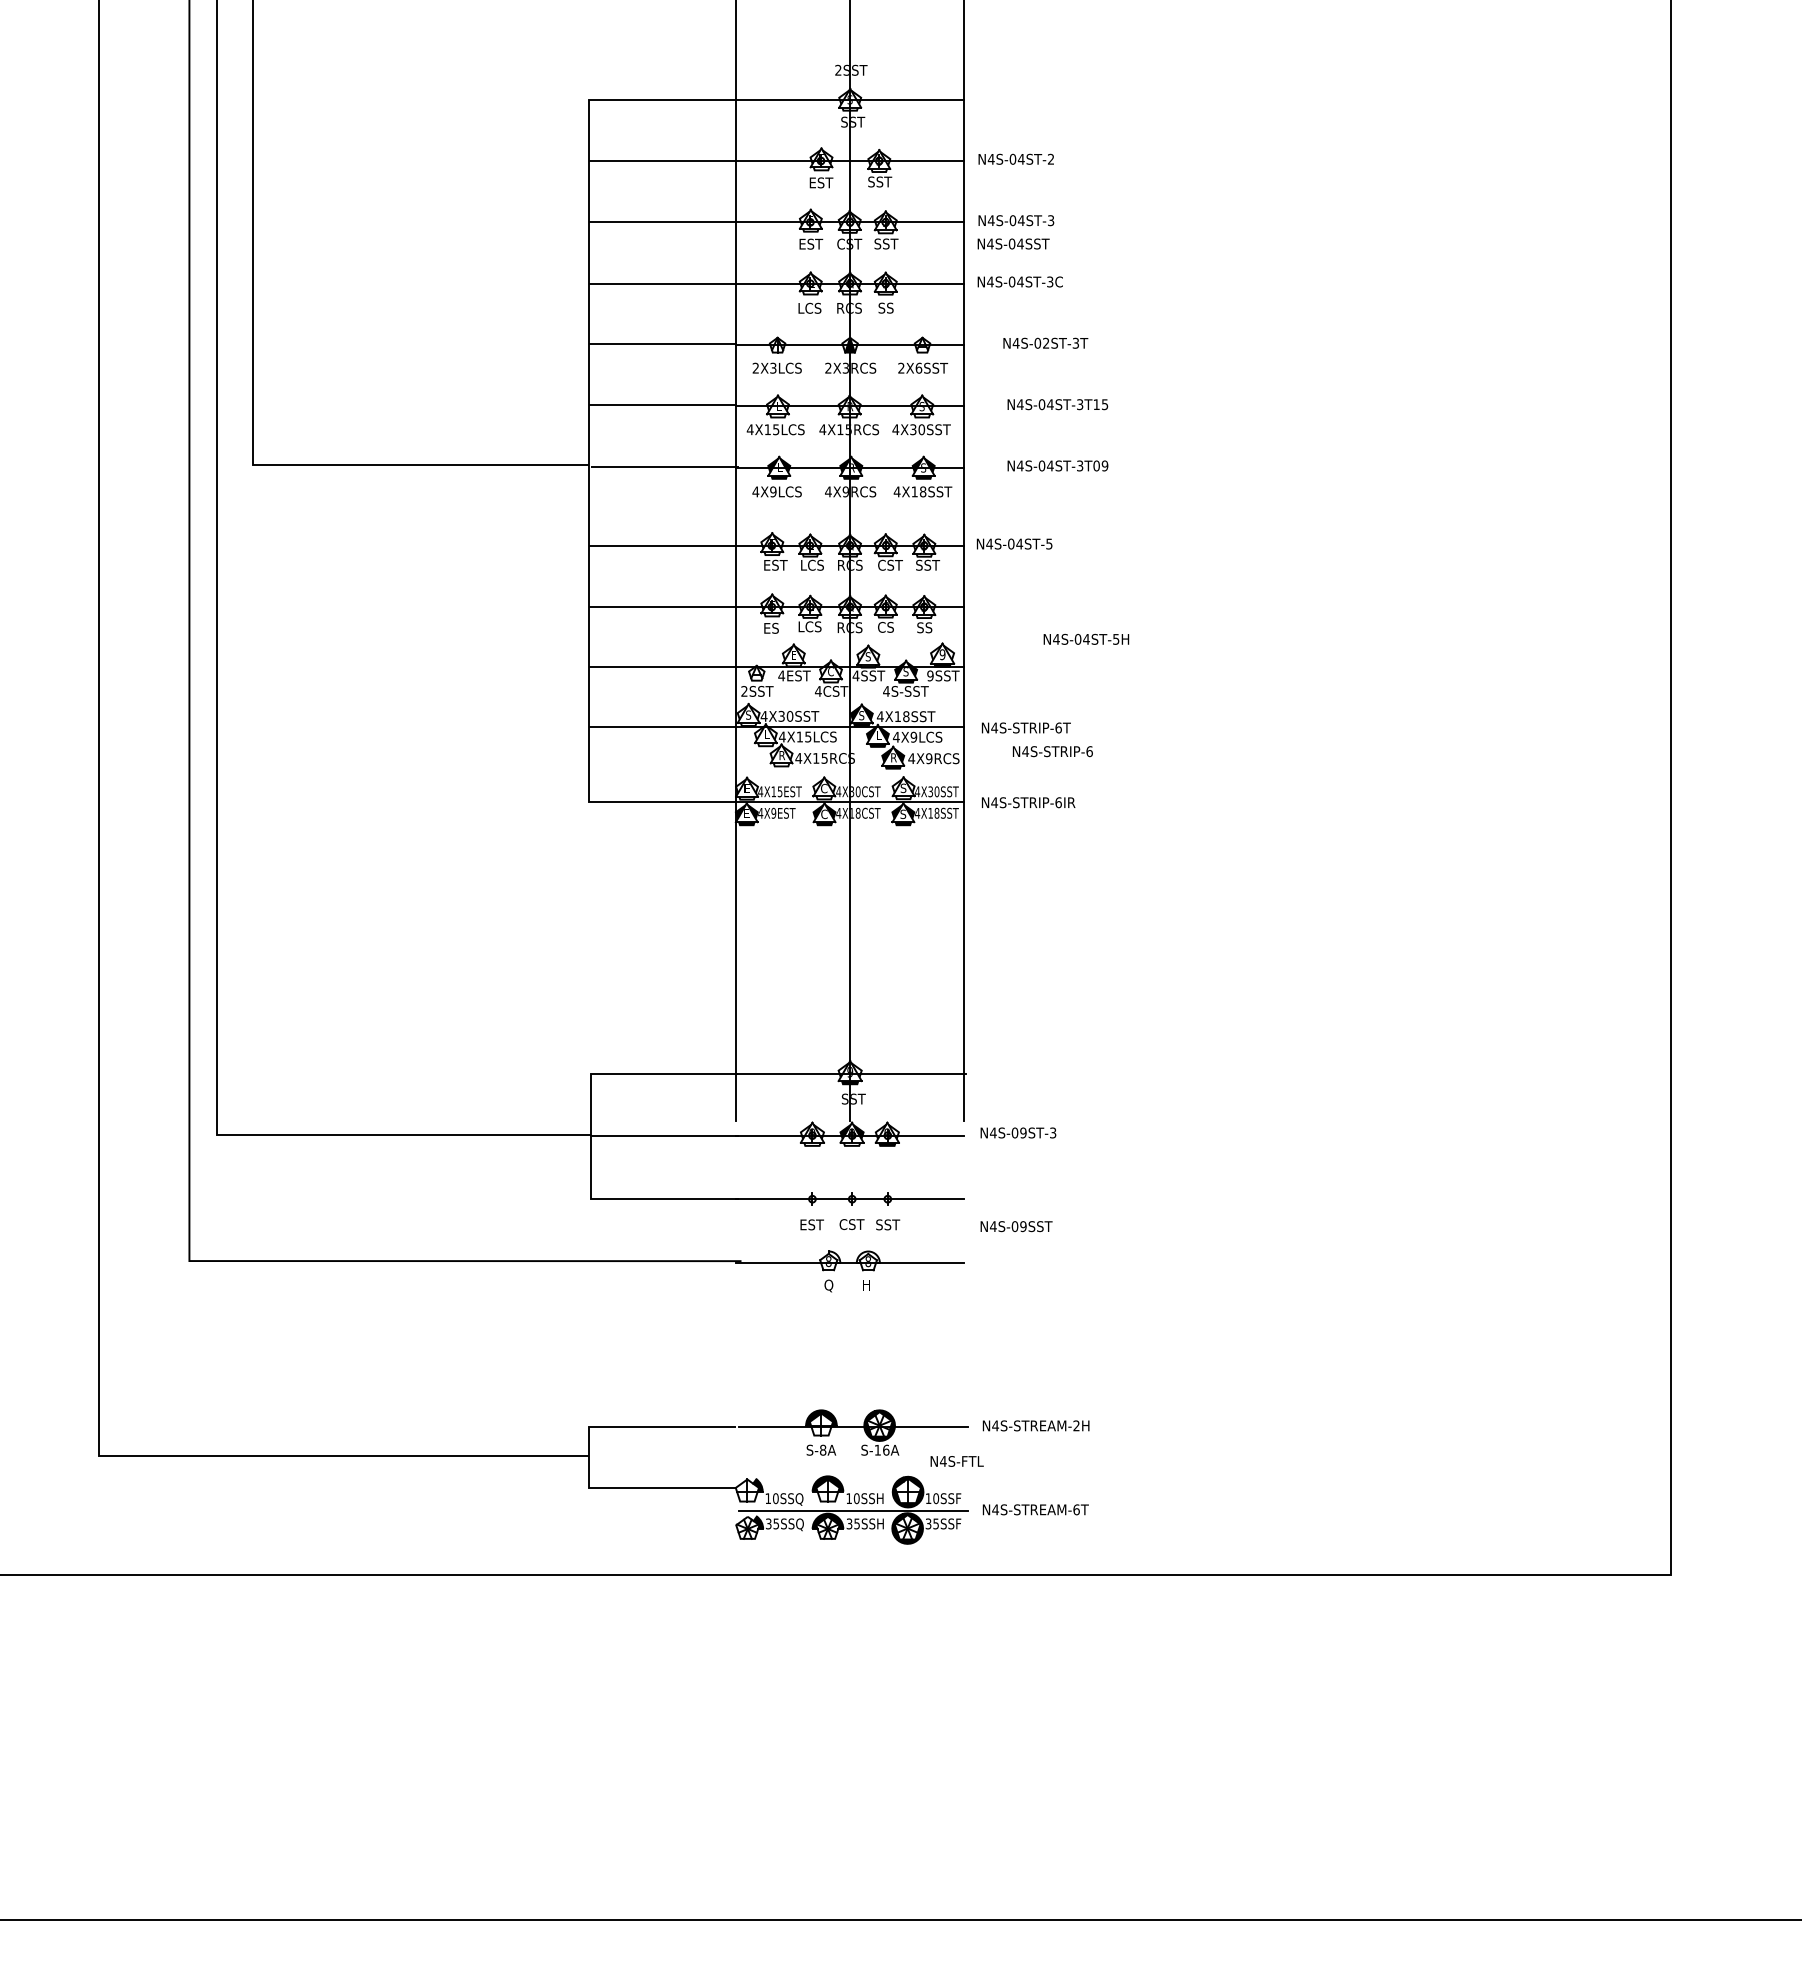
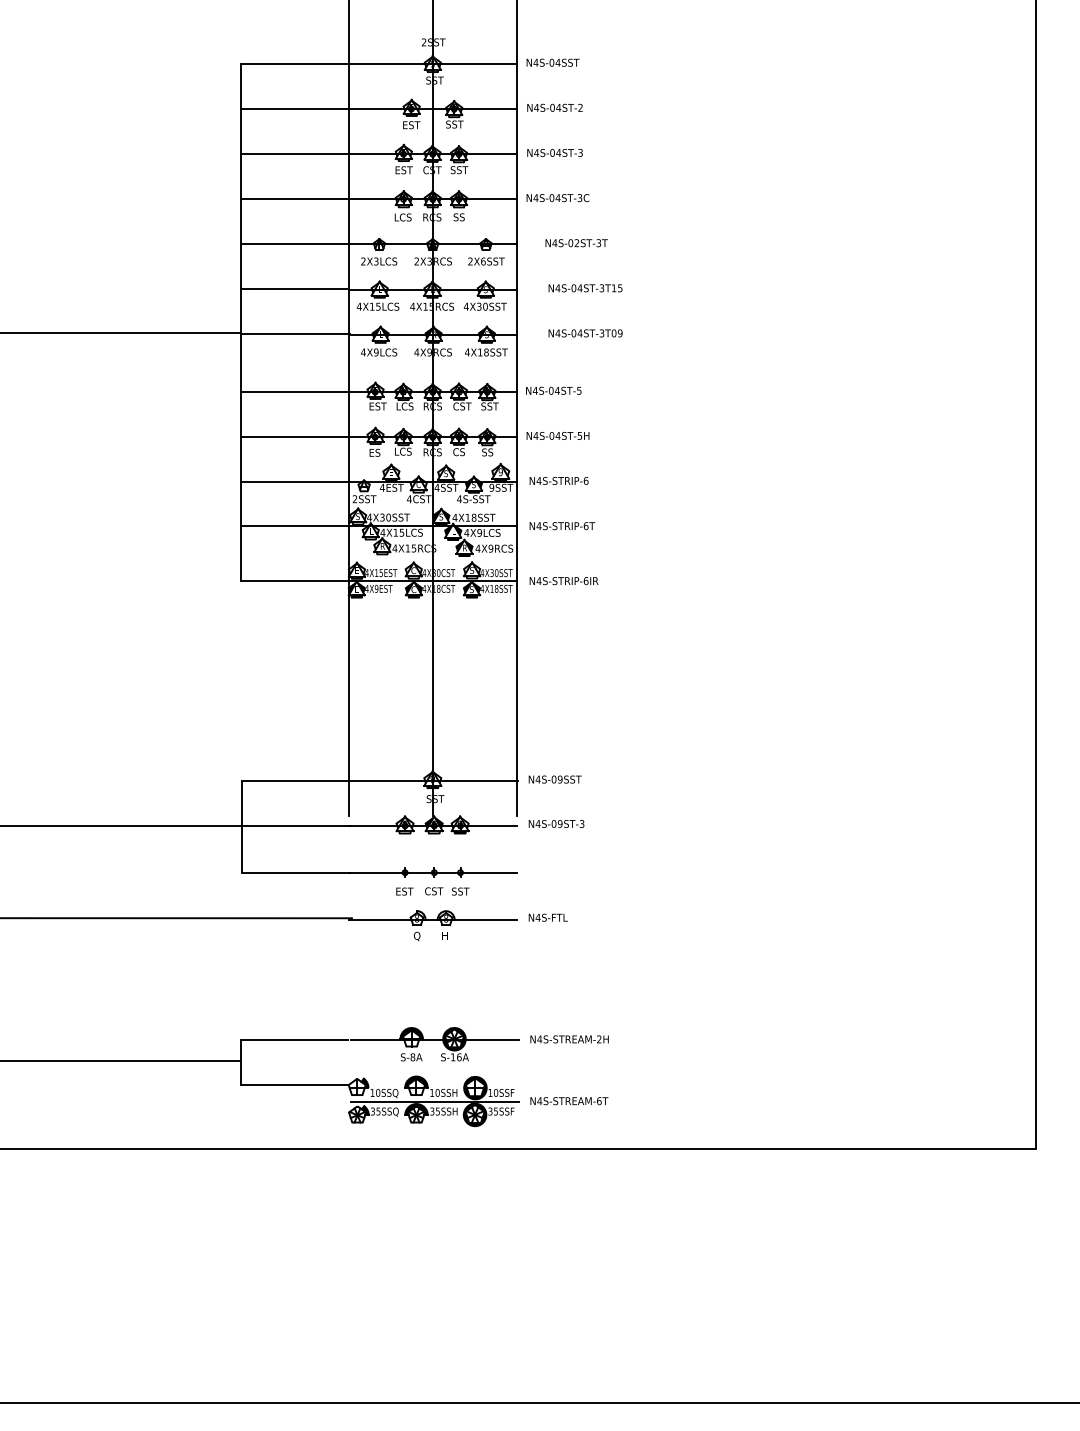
text: (1013, 243) -> (552, 62), moved
text: (1086, 638) -> (558, 435), moved
text: (1052, 751) -> (558, 480), moved
text: (1016, 1226) -> (555, 779), moved
text: (956, 1461) -> (547, 917), moved

